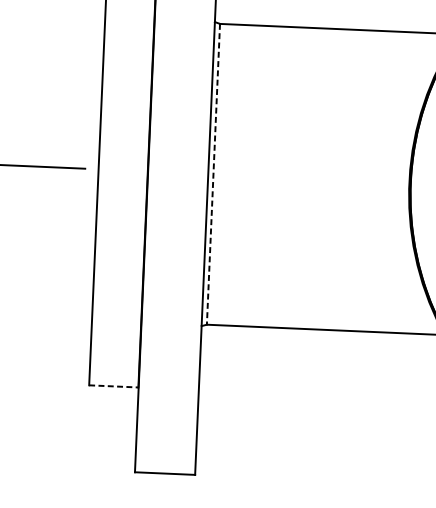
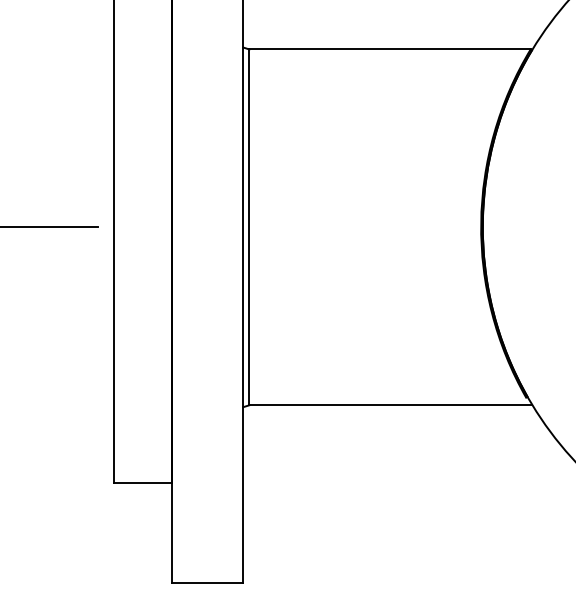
line: (213, 174) -> (249, 227), dashed -> solid
line: (114, 386) -> (143, 482), dashed -> solid

